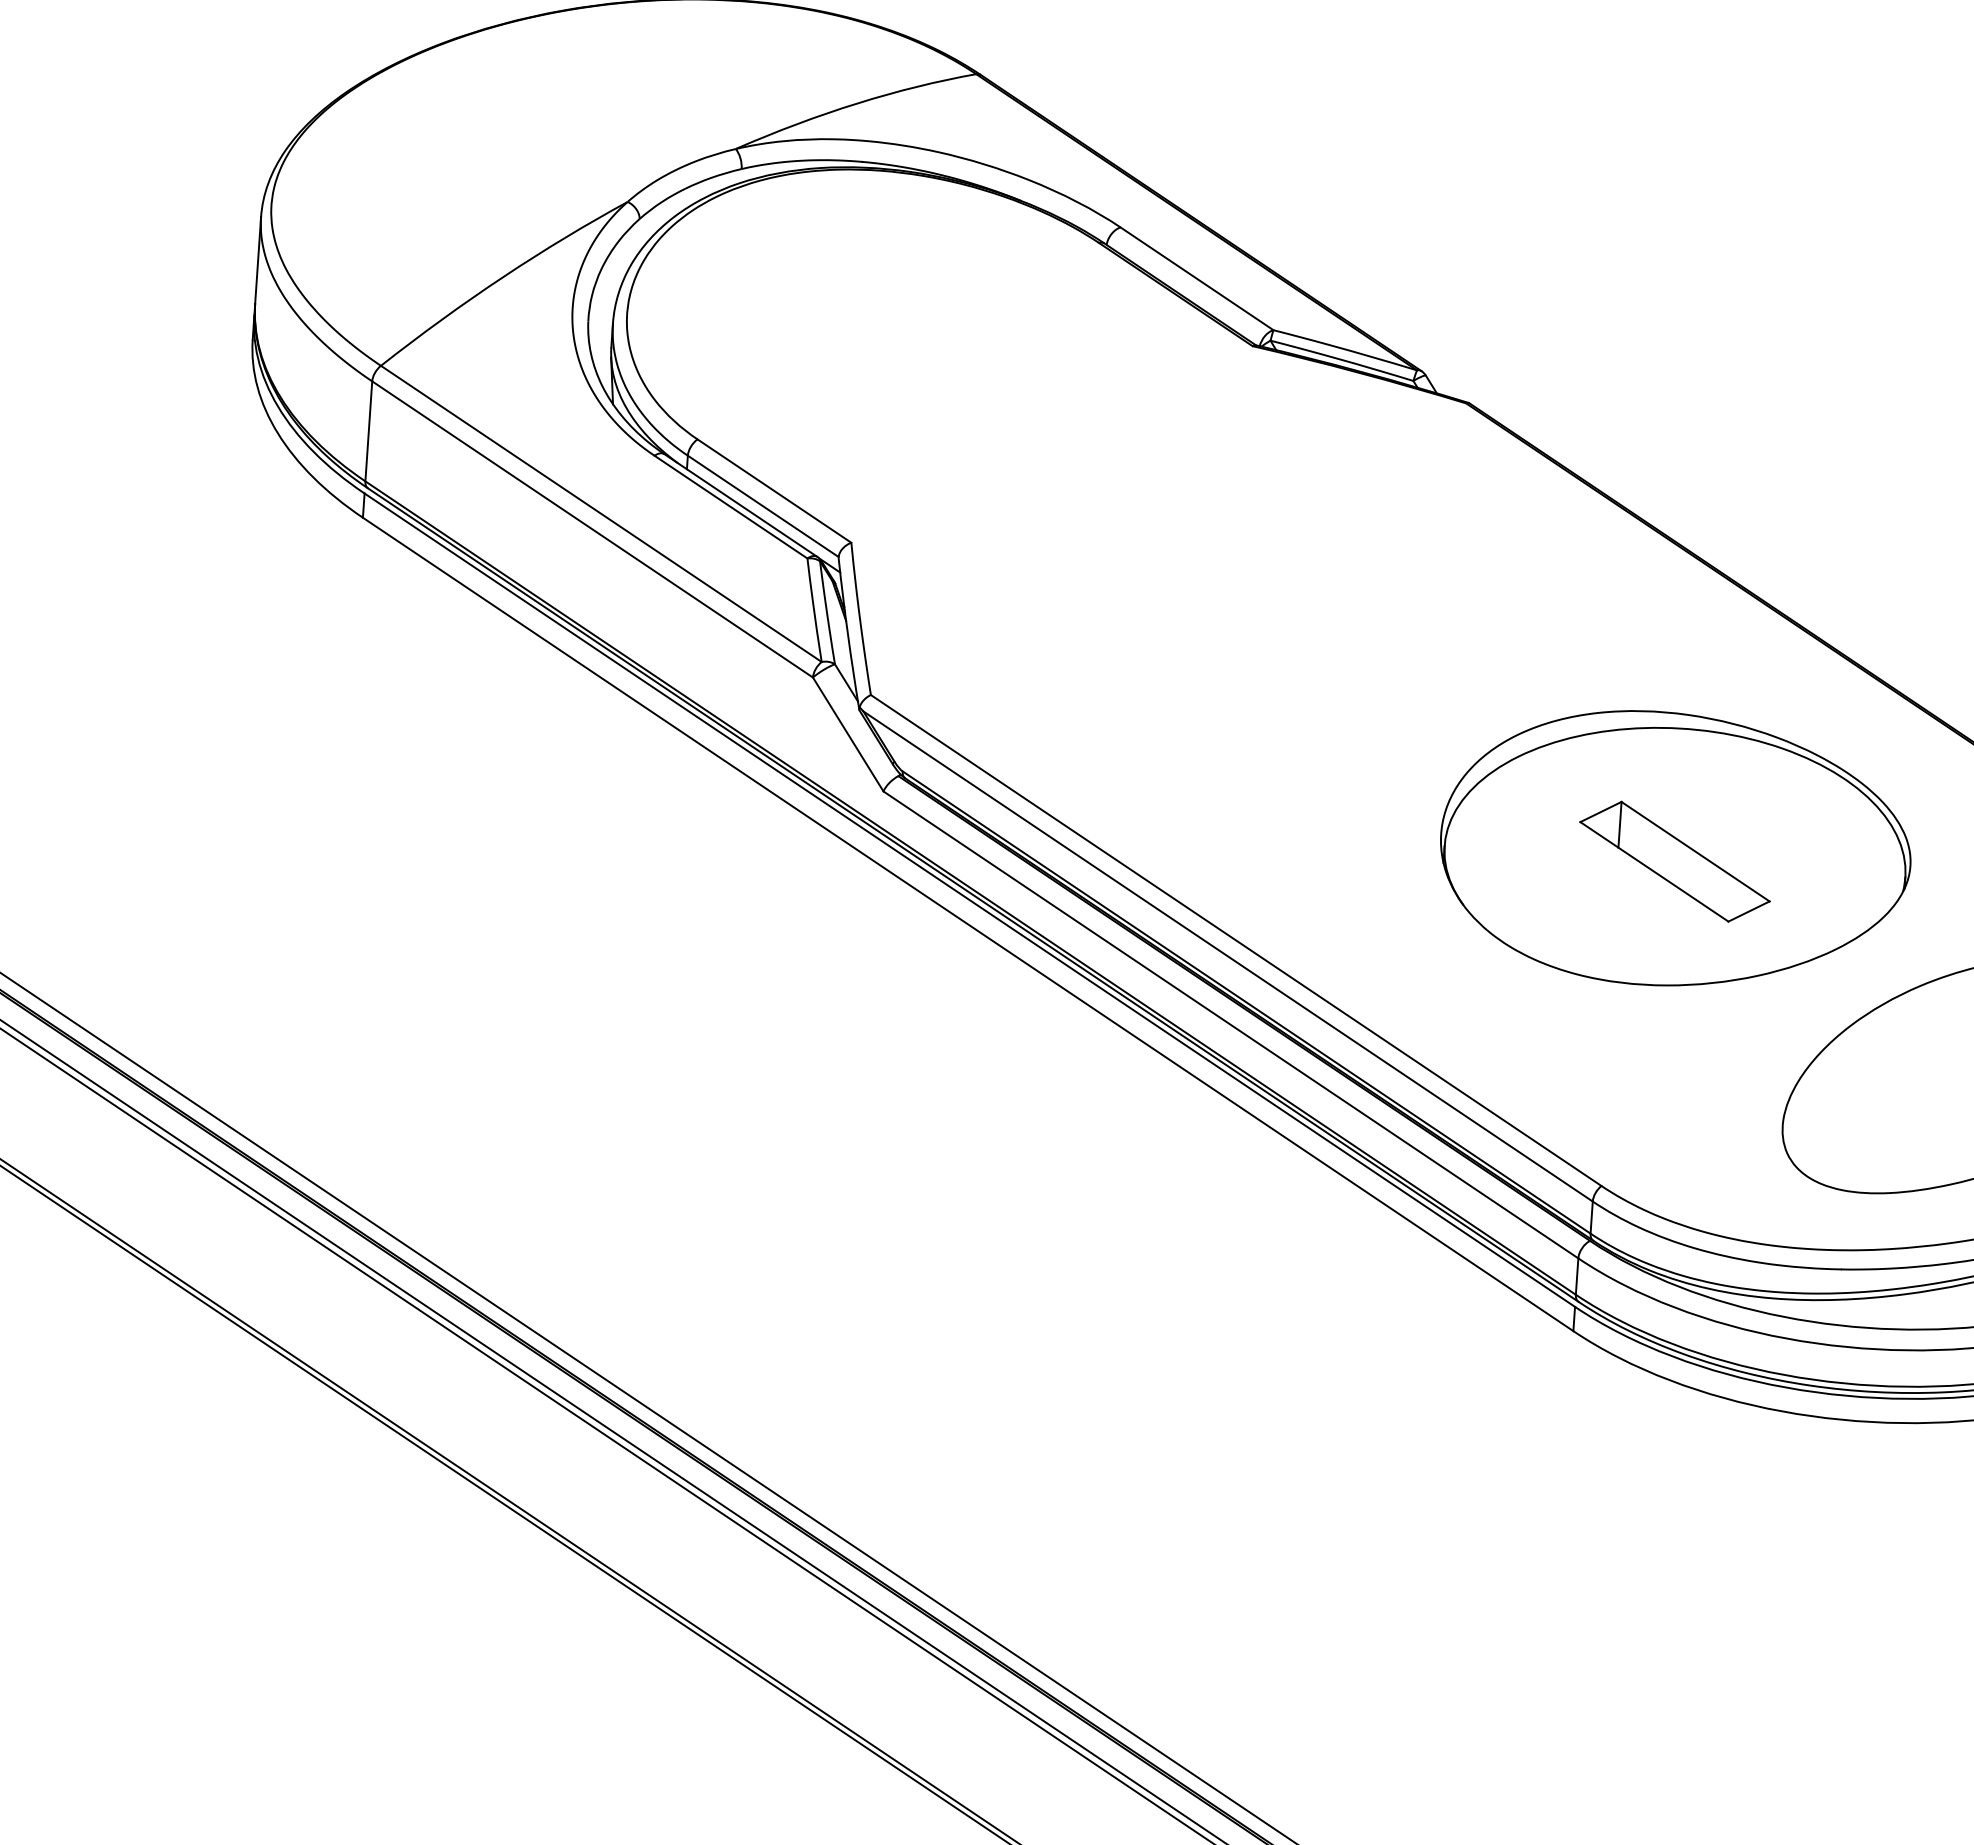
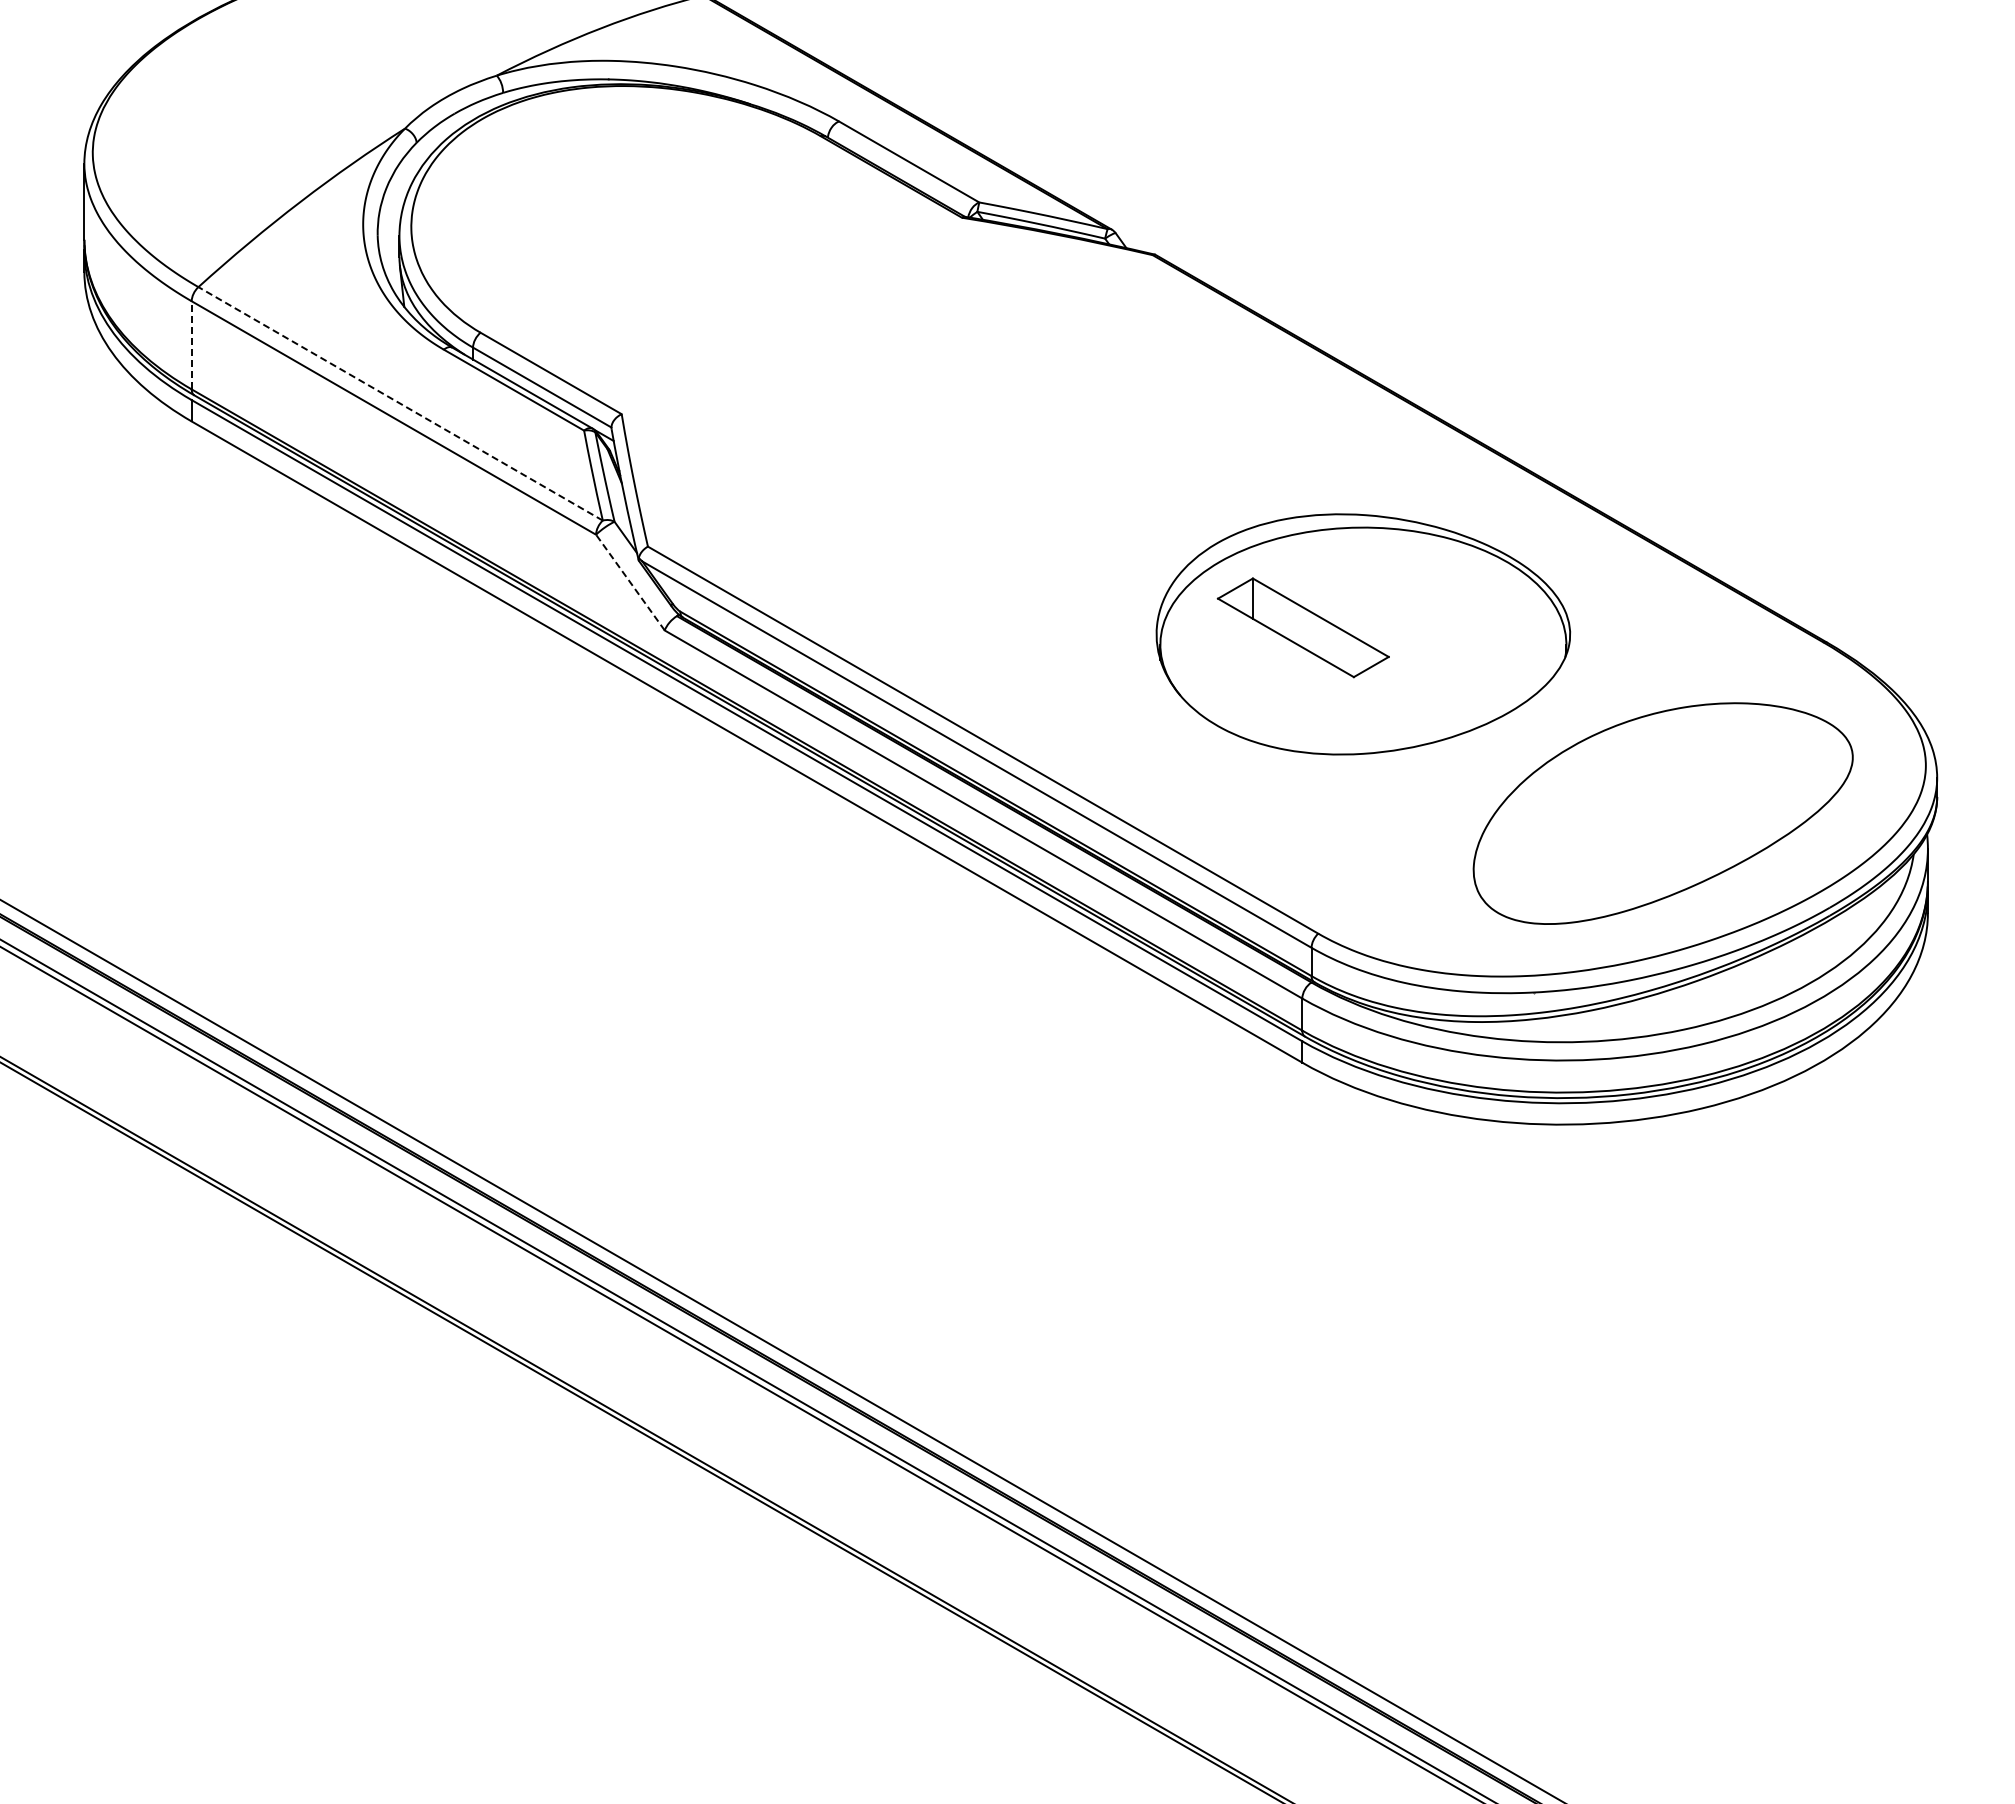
line: (368, 430) -> (191, 344), solid -> dashed
line: (601, 513) -> (400, 403), solid -> dashed
line: (848, 734) -> (630, 582), solid -> dashed
part: (1674, 861) -> (1302, 627), moved

